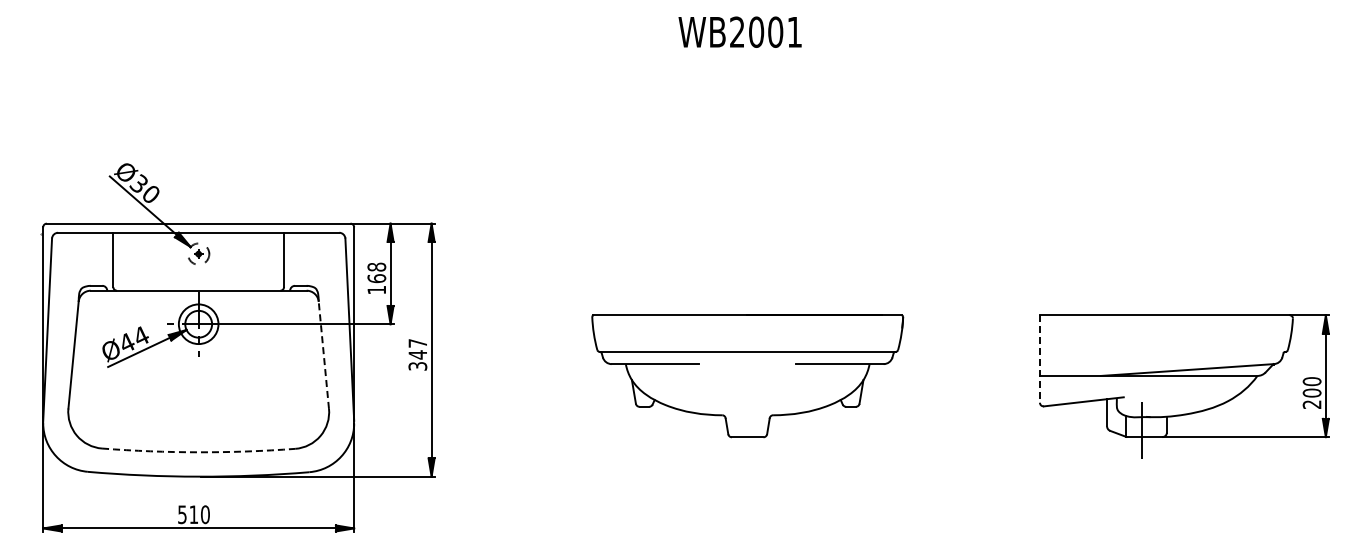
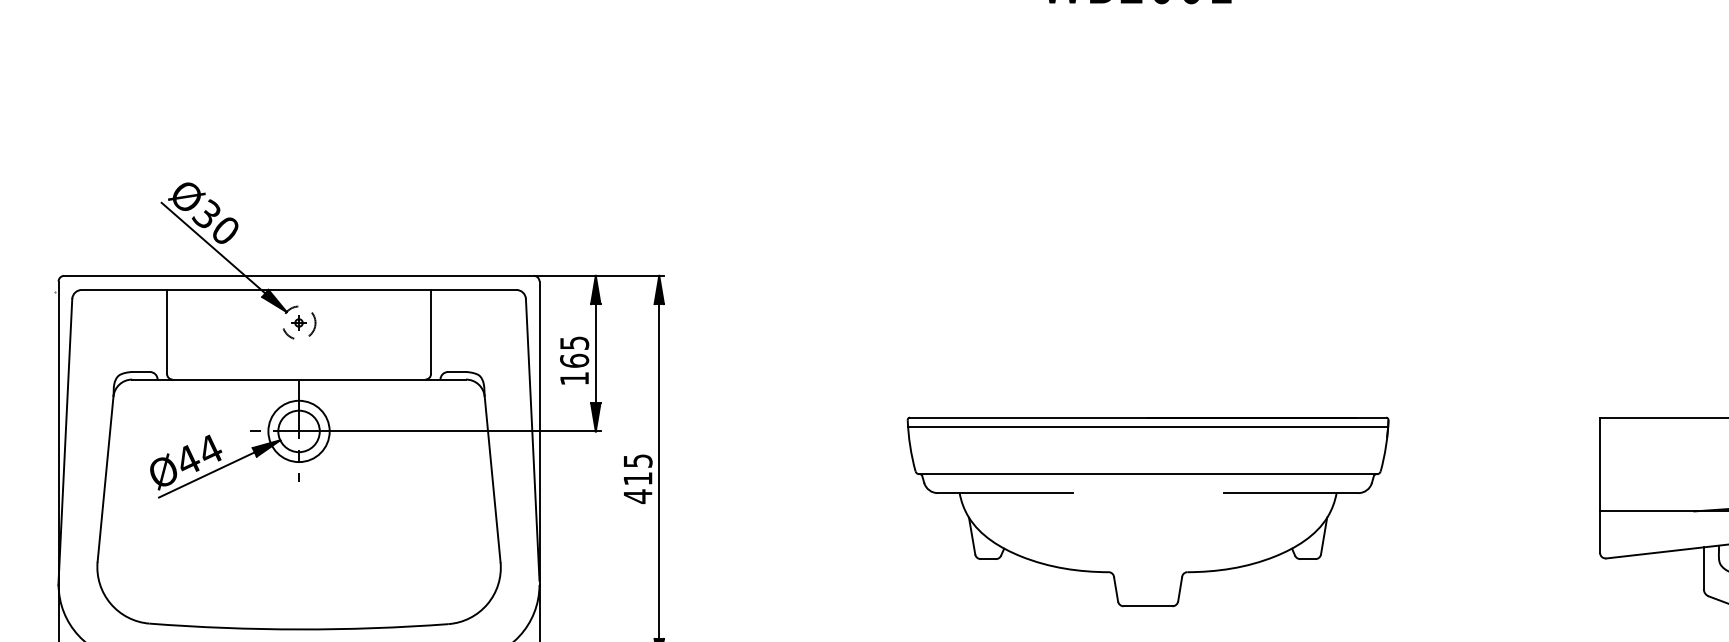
text: (376, 266) -> (574, 342), 168 -> 165
line: (747, 321) -> (1147, 427), added
line: (323, 355) -> (492, 479), dashed -> solid
text: (417, 355) -> (637, 479), 347 -> 415
line: (1039, 359) -> (1599, 485), dashed -> solid
arc: (198, 452) -> (298, 629), dashed -> solid

